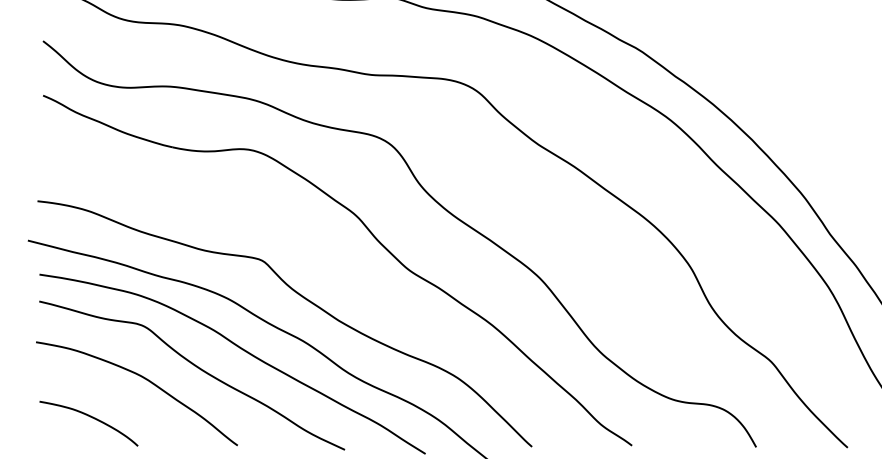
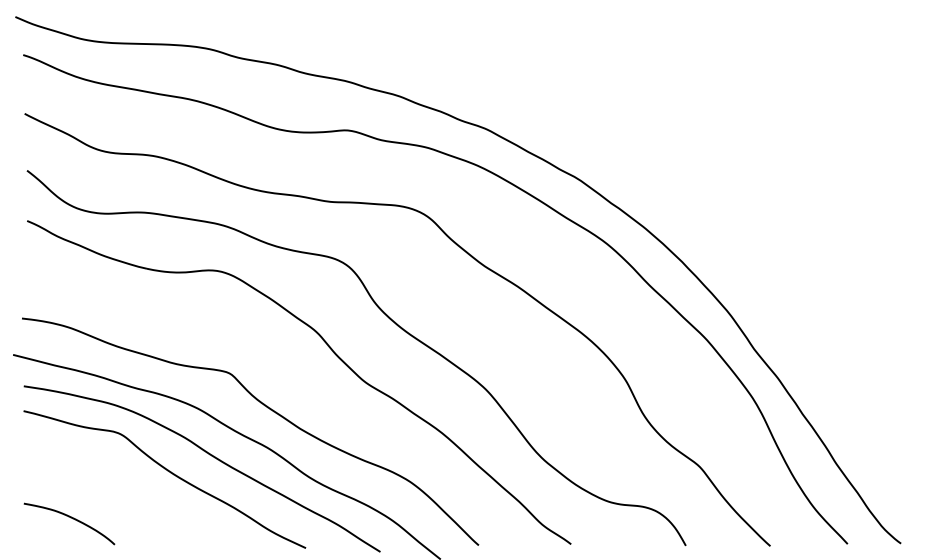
curve: (143, 378) -> (119, 482), removed

